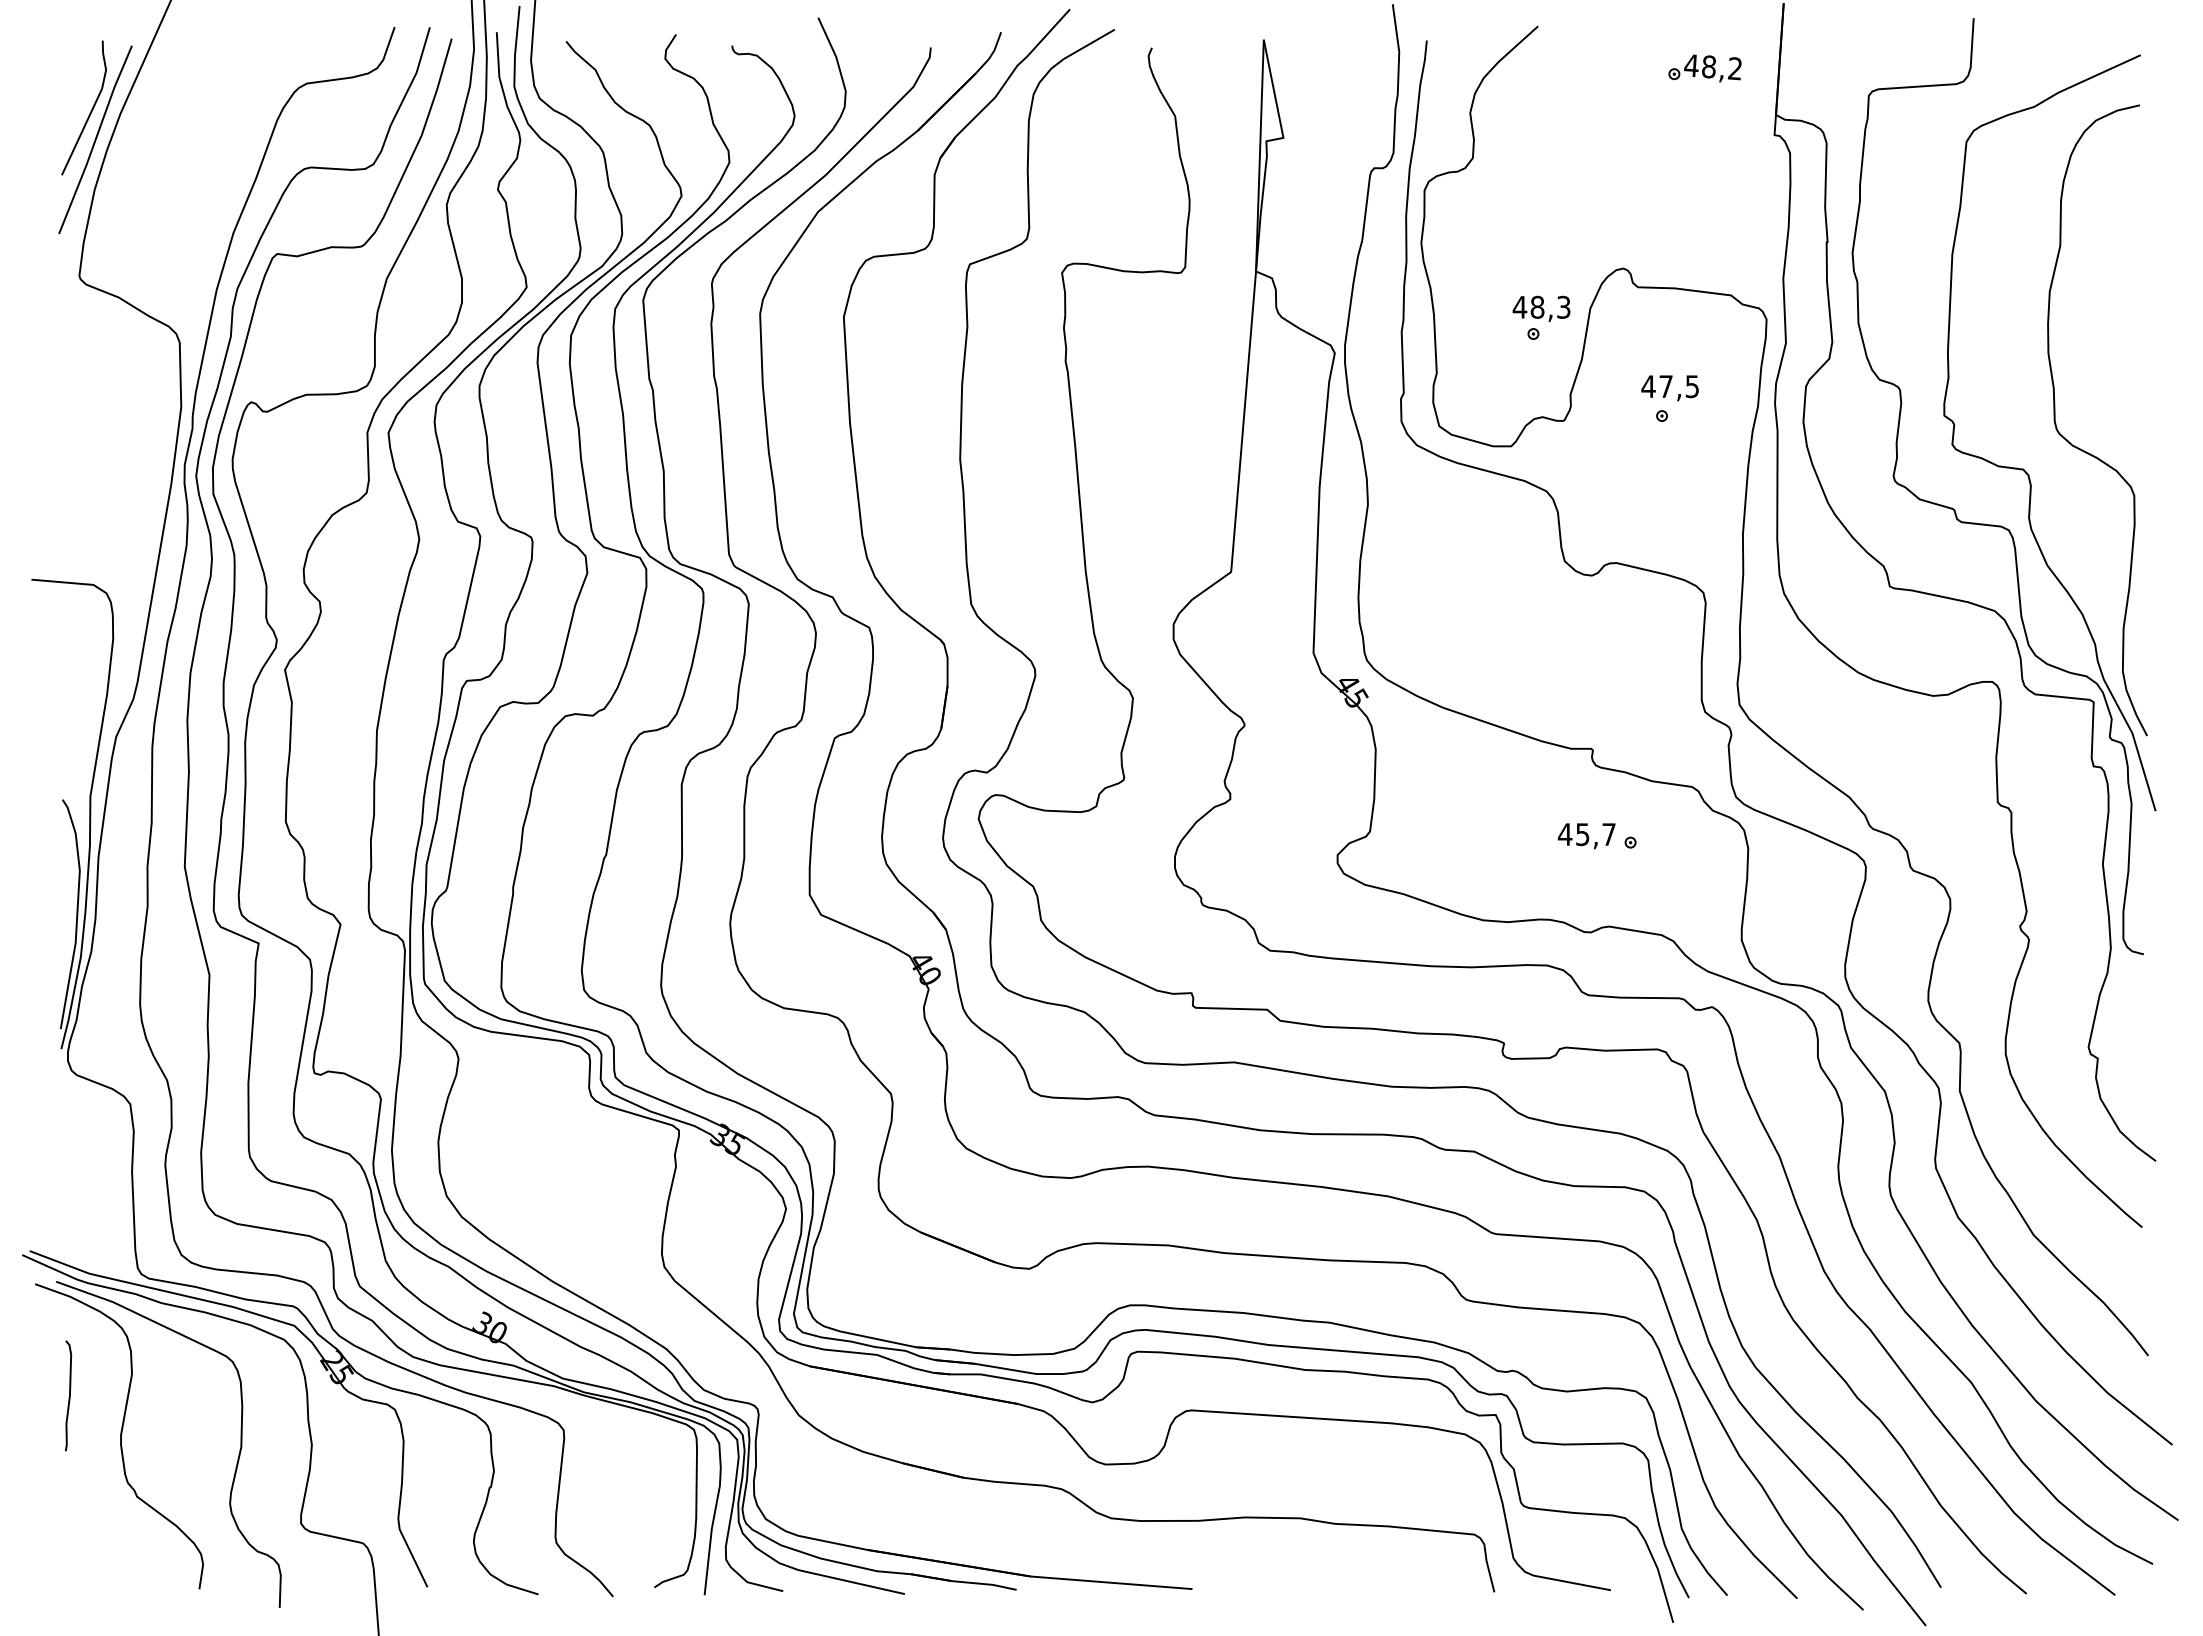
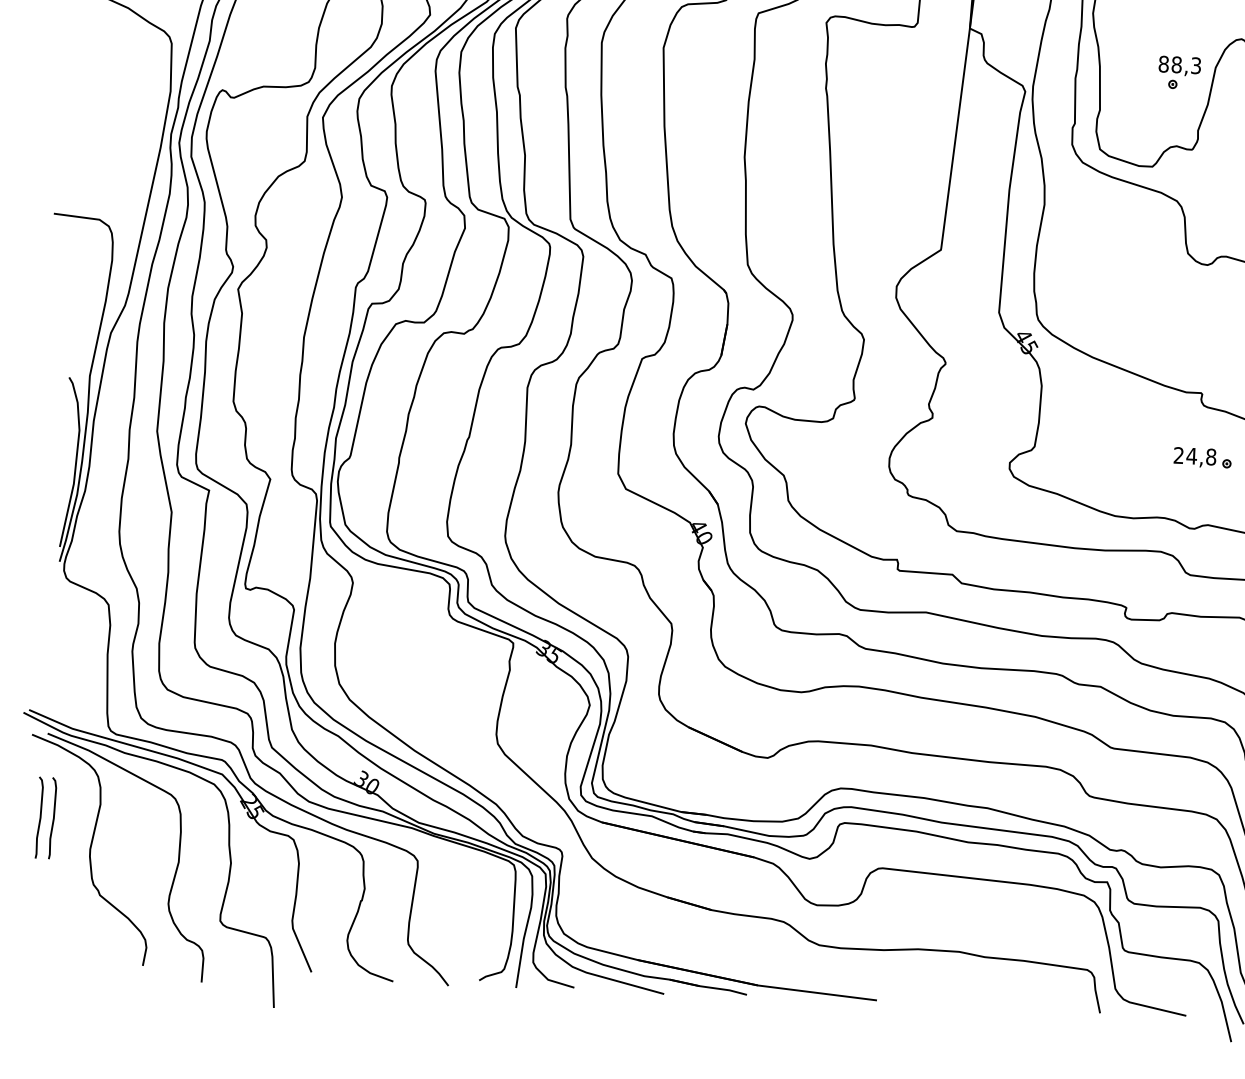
text: (1519, 306) -> (1163, 63), 48,3 -> 88,3
text: (1586, 834) -> (1194, 456), 45,7 -> 24,8
curve: (51, 1395) -> (40, 817), added

